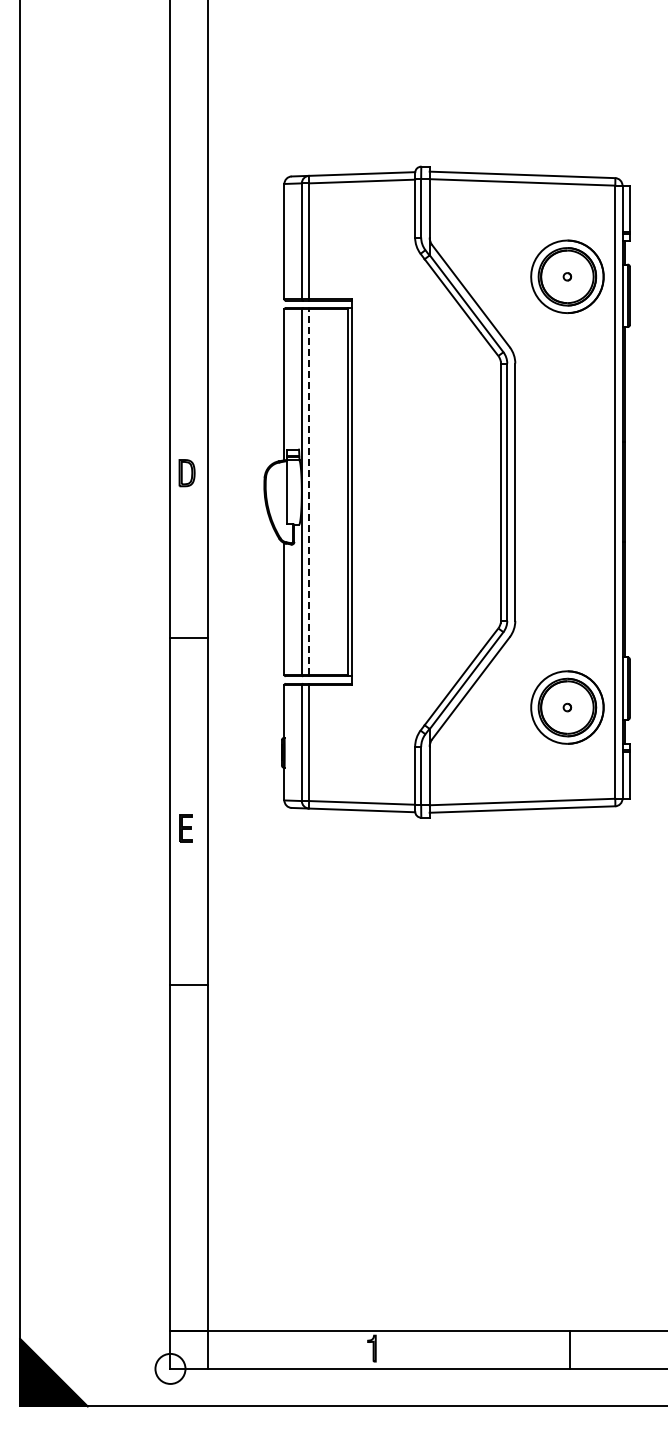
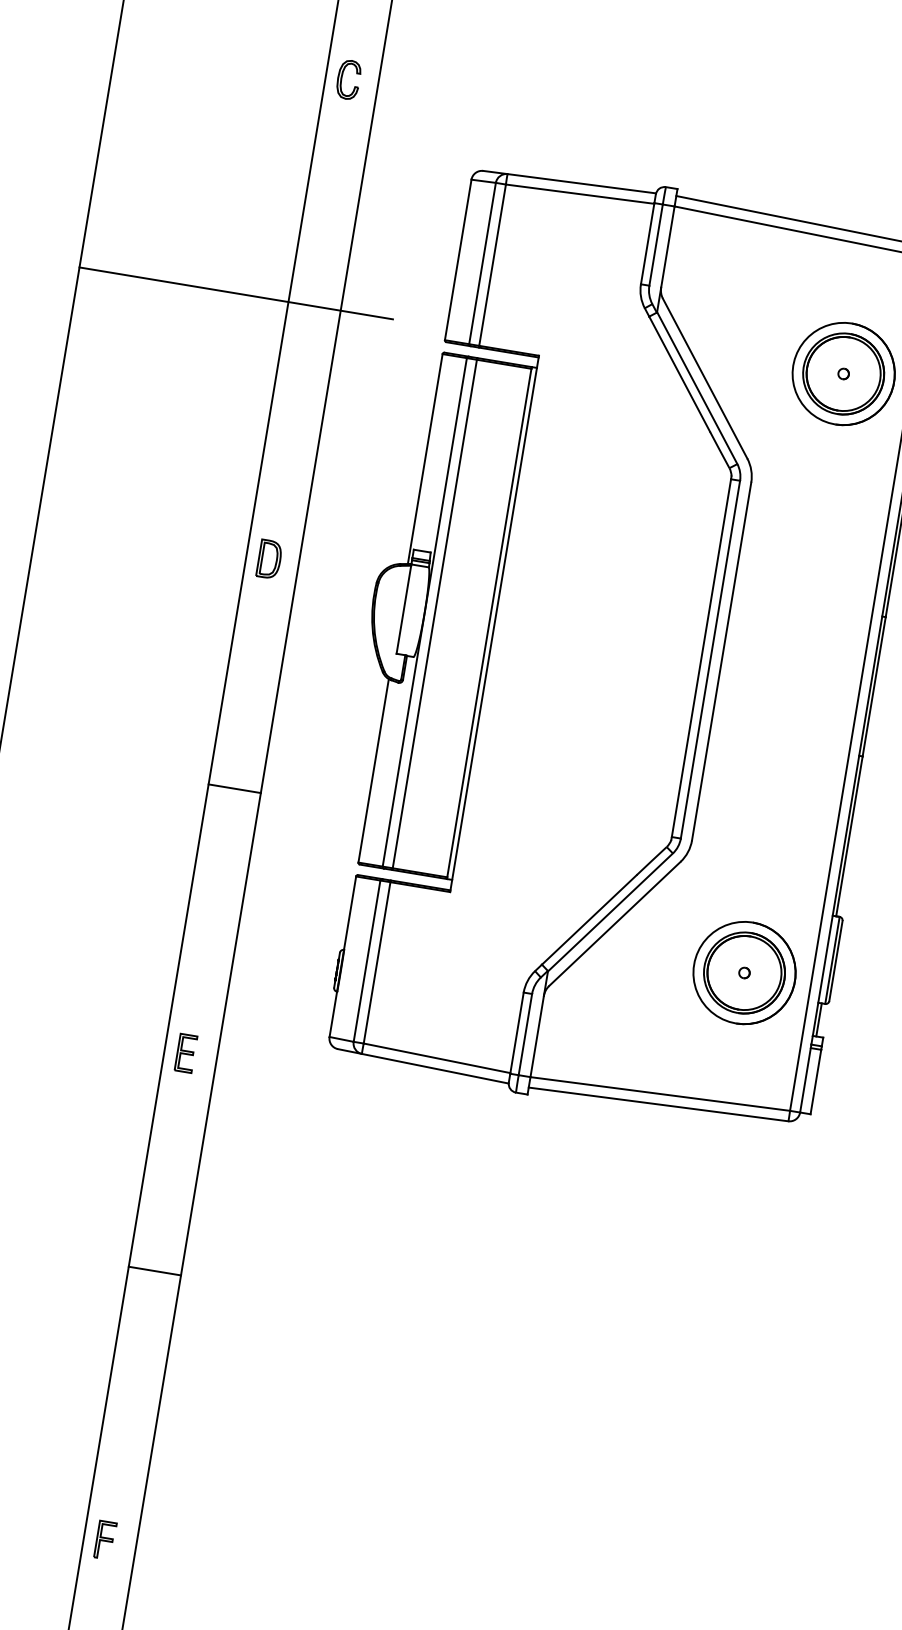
part: (186, 127) -> (348, 78), added
line: (132, 290) -> (235, 292), added
line: (309, 492) -> (435, 614), dashed -> solid
part: (185, 1178) -> (104, 1539), added

